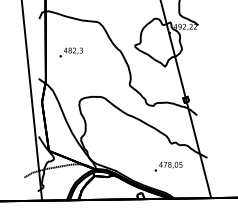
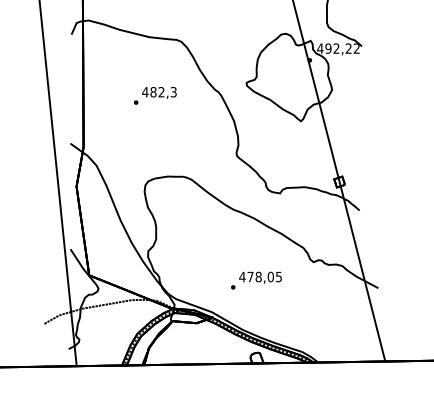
text: (70, 52) -> (154, 95), moved
text: (168, 166) -> (256, 280), moved

